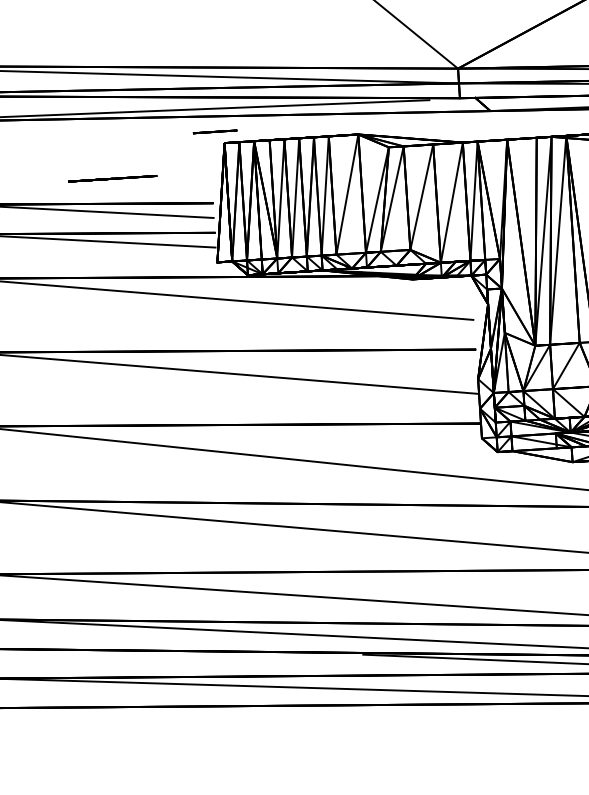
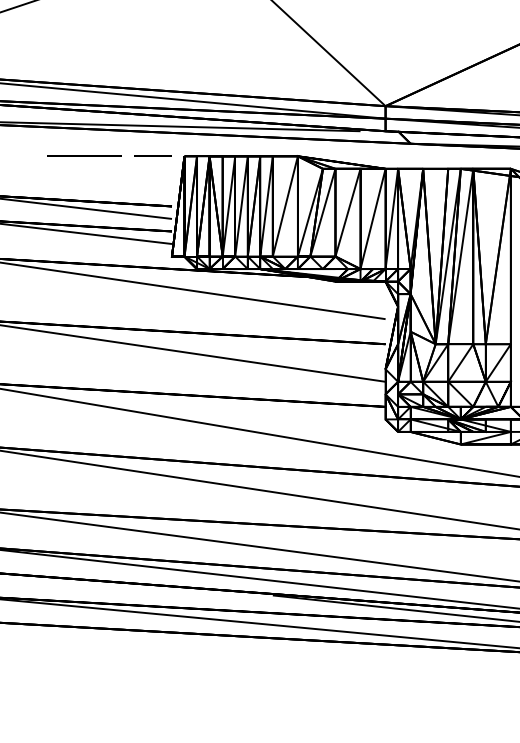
line: (214, 131) -> (152, 155), moved
line: (113, 177) -> (84, 155), moved

